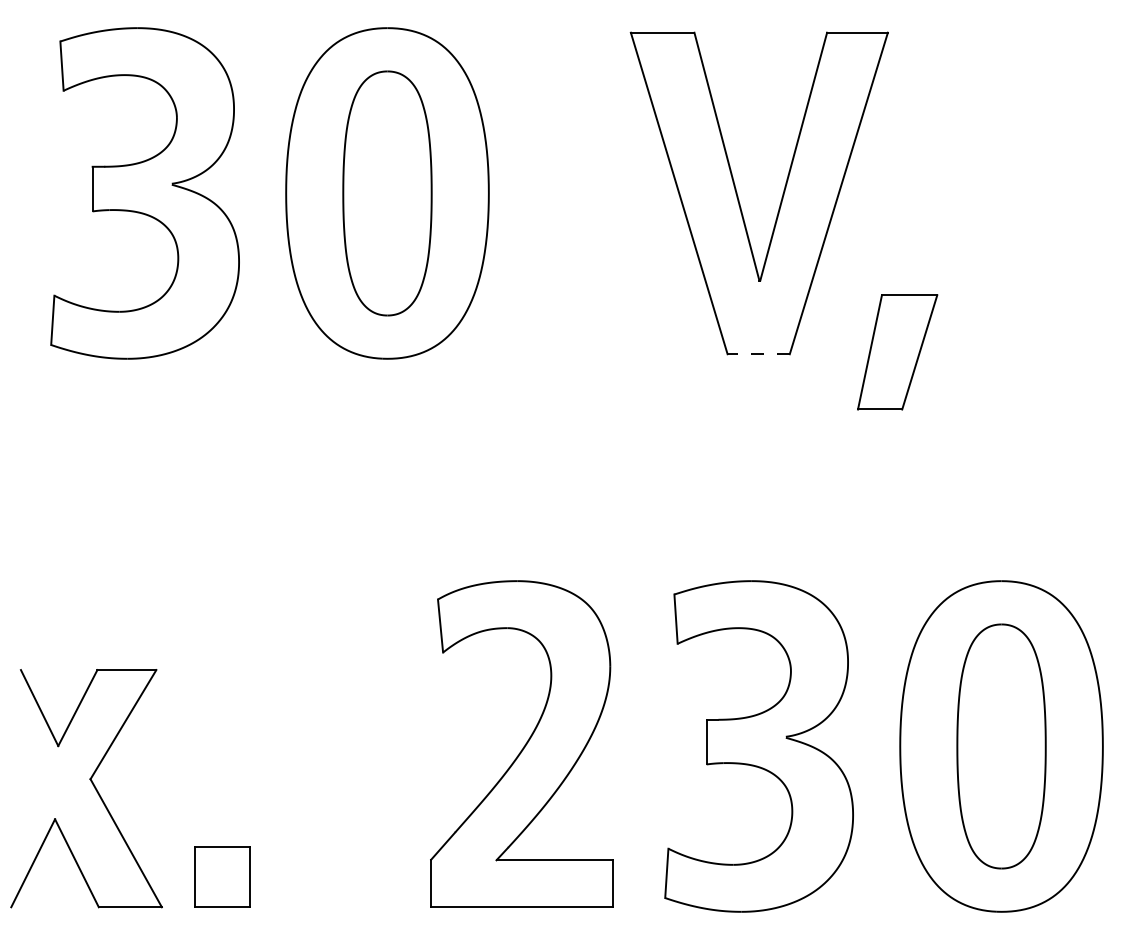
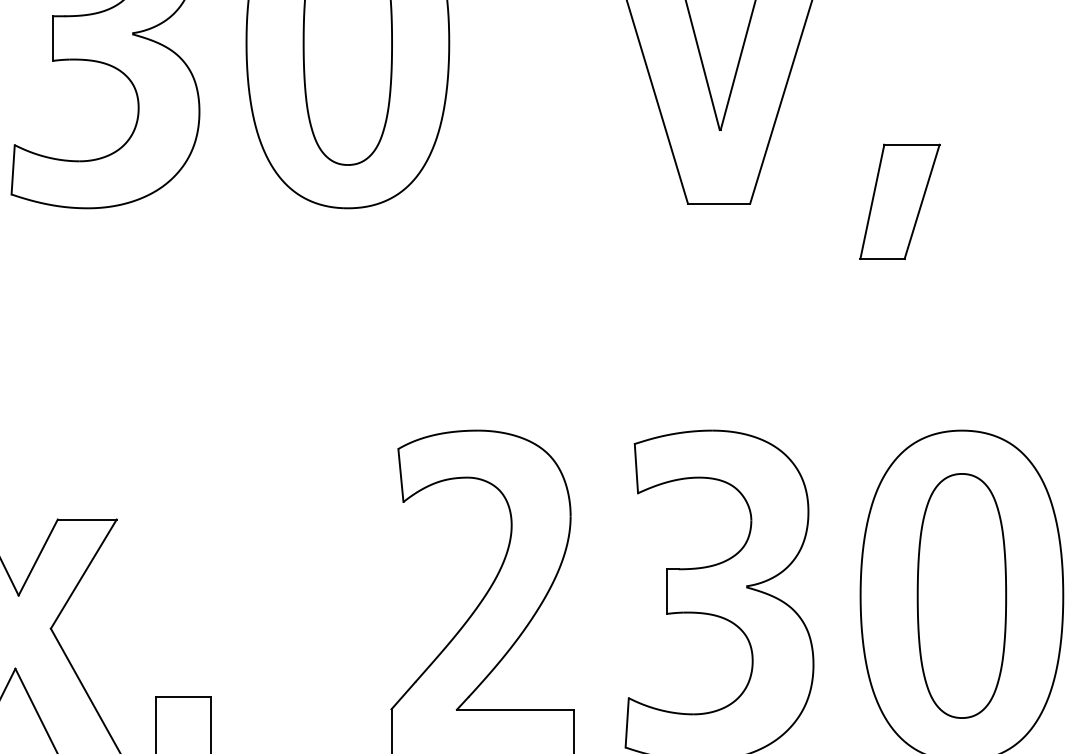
part: (897, 352) -> (899, 201), moved
line: (758, 354) -> (718, 203), dashed -> solid

